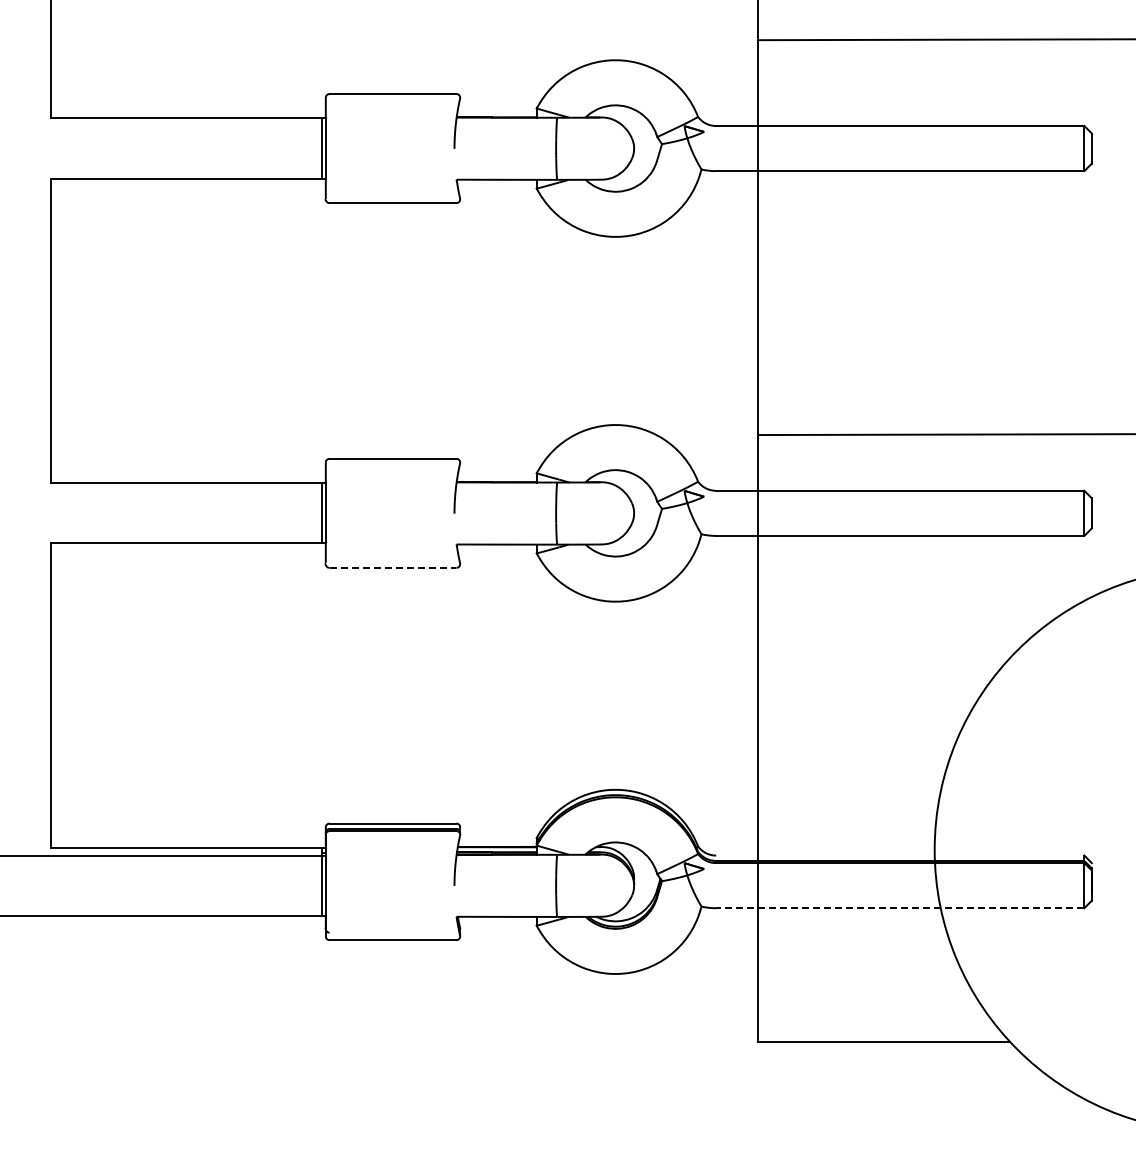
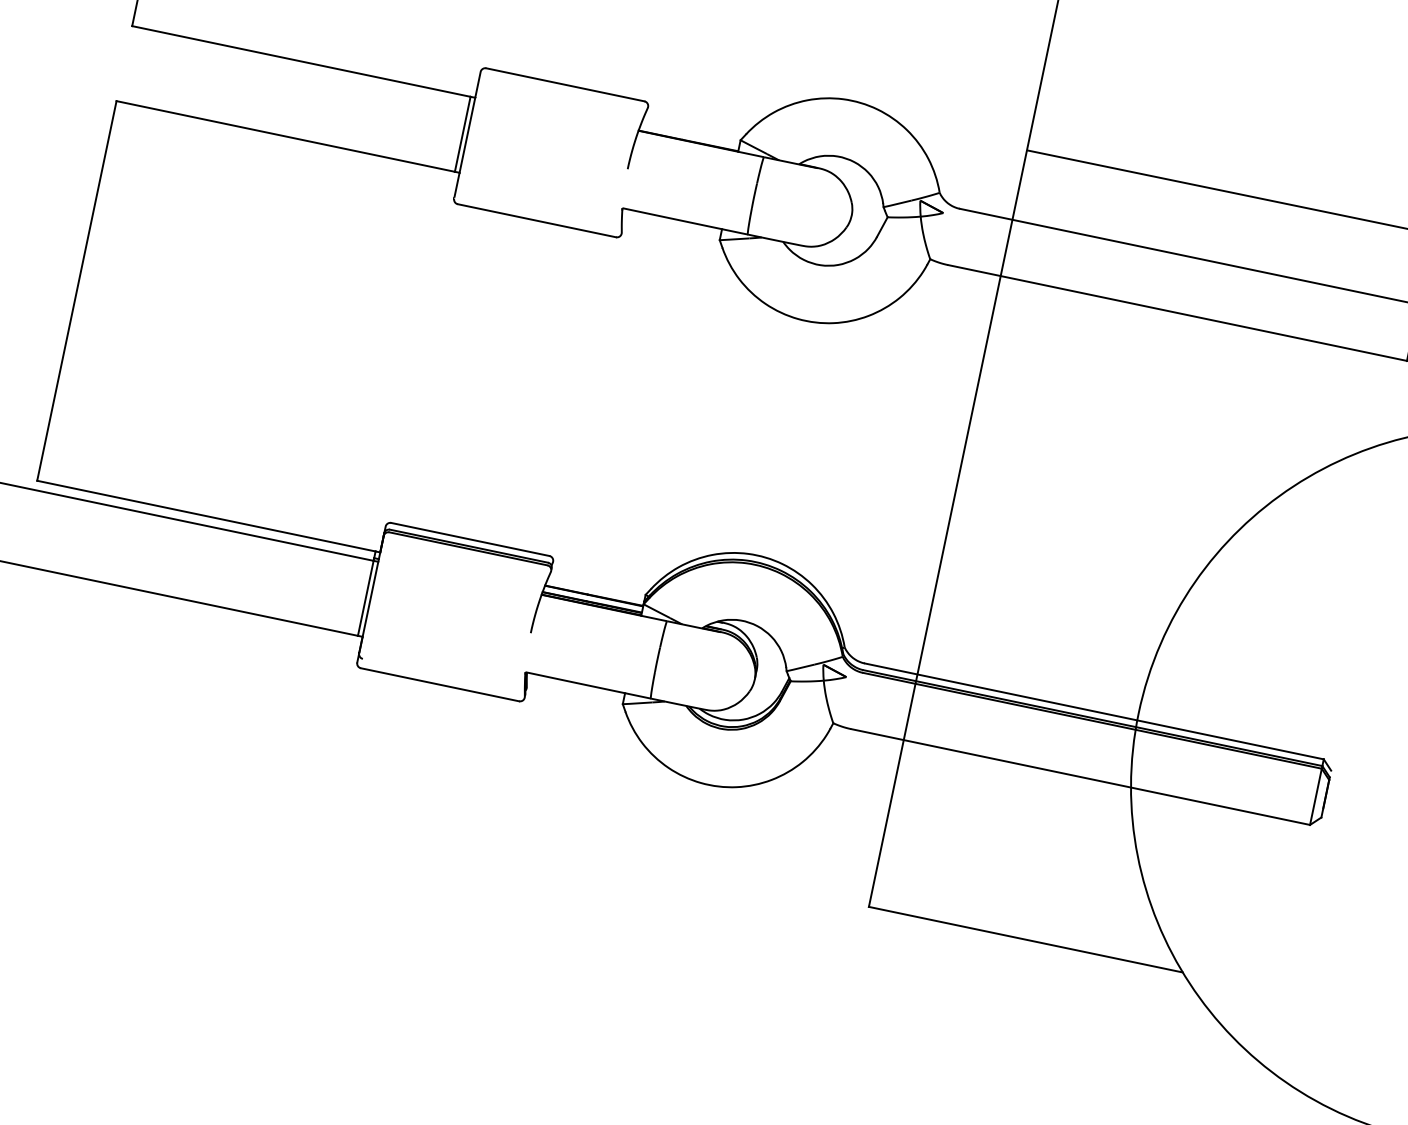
line: (393, 567) -> (537, 220), dashed -> solid
line: (900, 855) -> (1094, 711), added
line: (899, 908) -> (1079, 777), dashed -> solid

